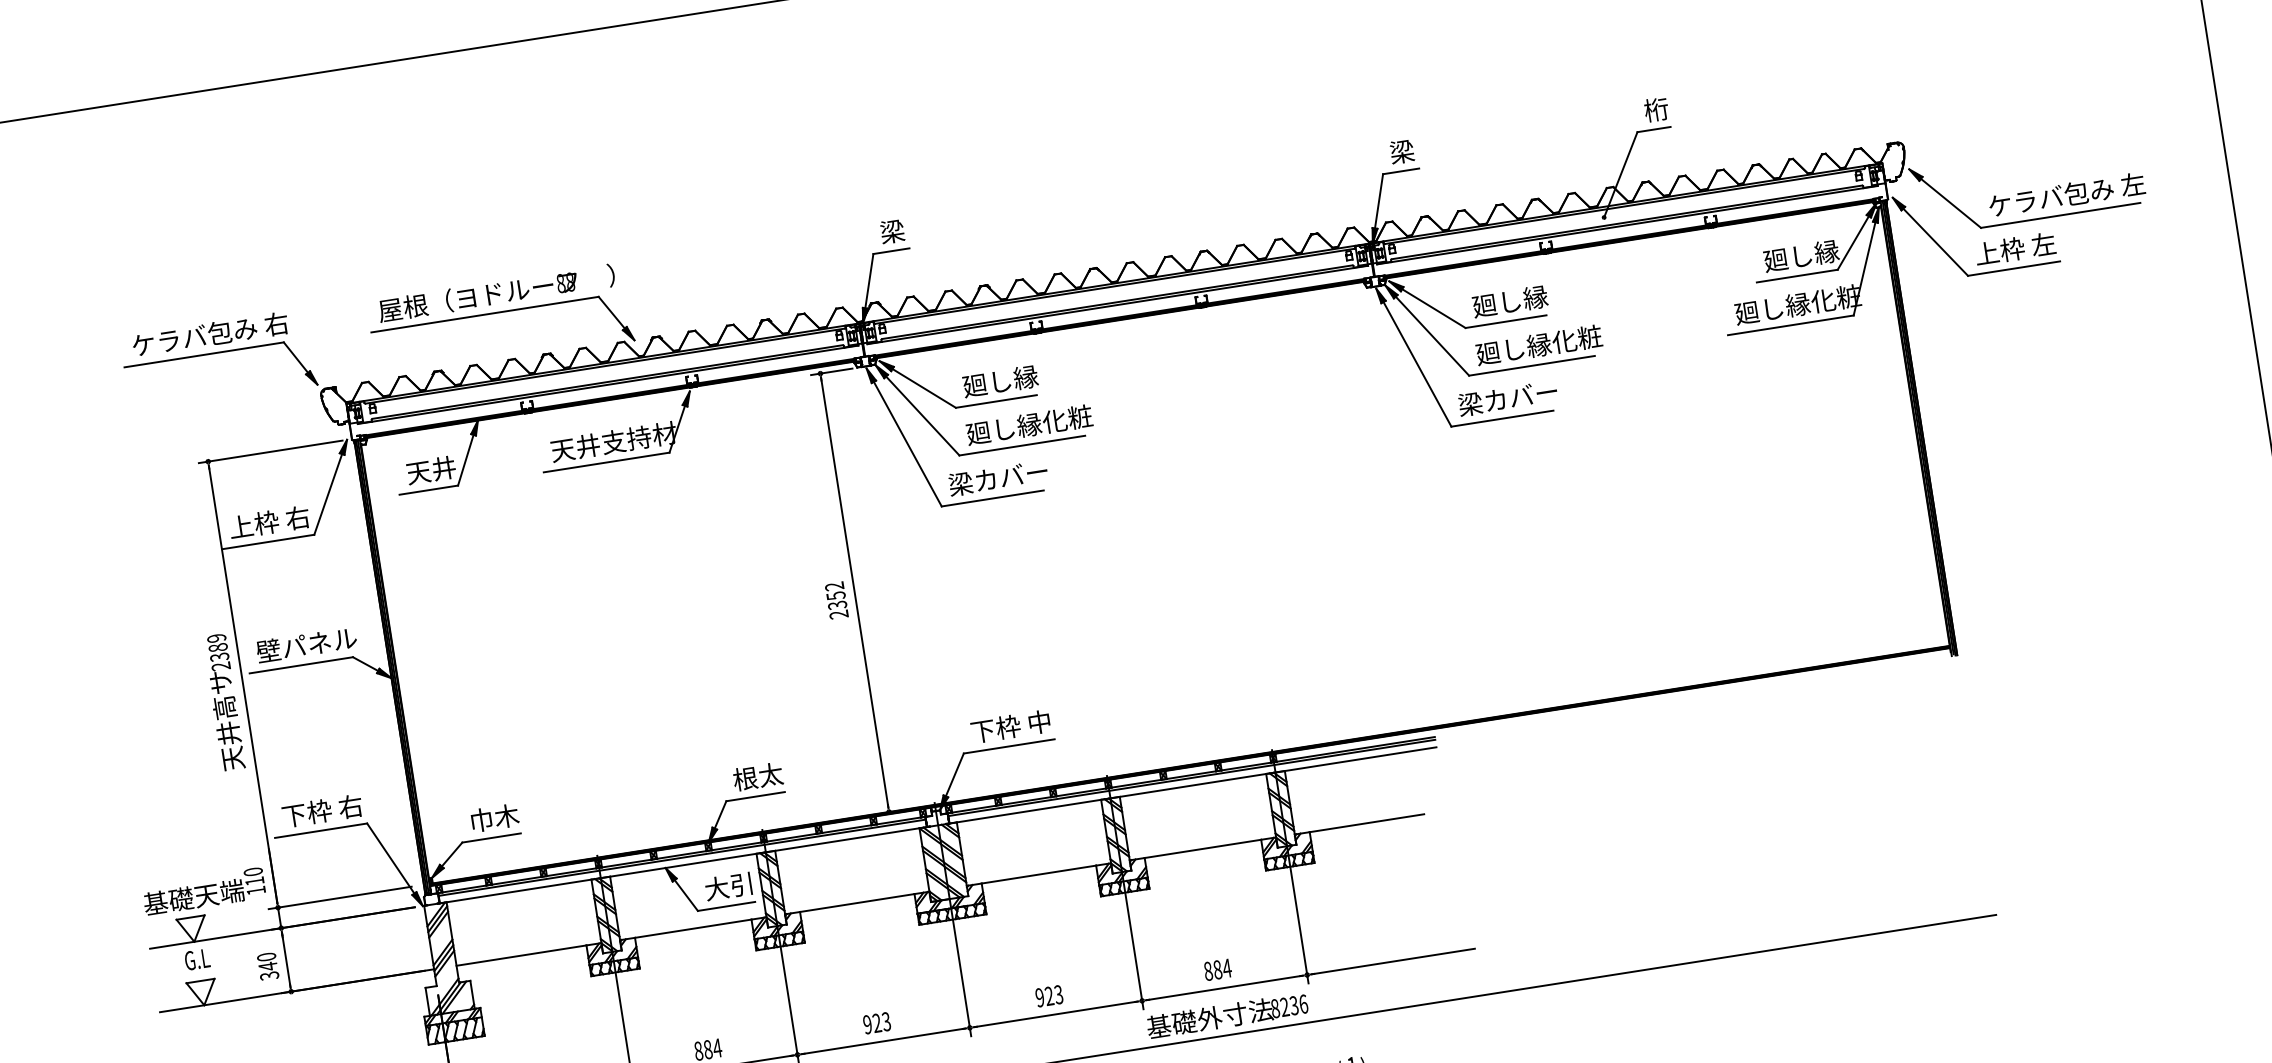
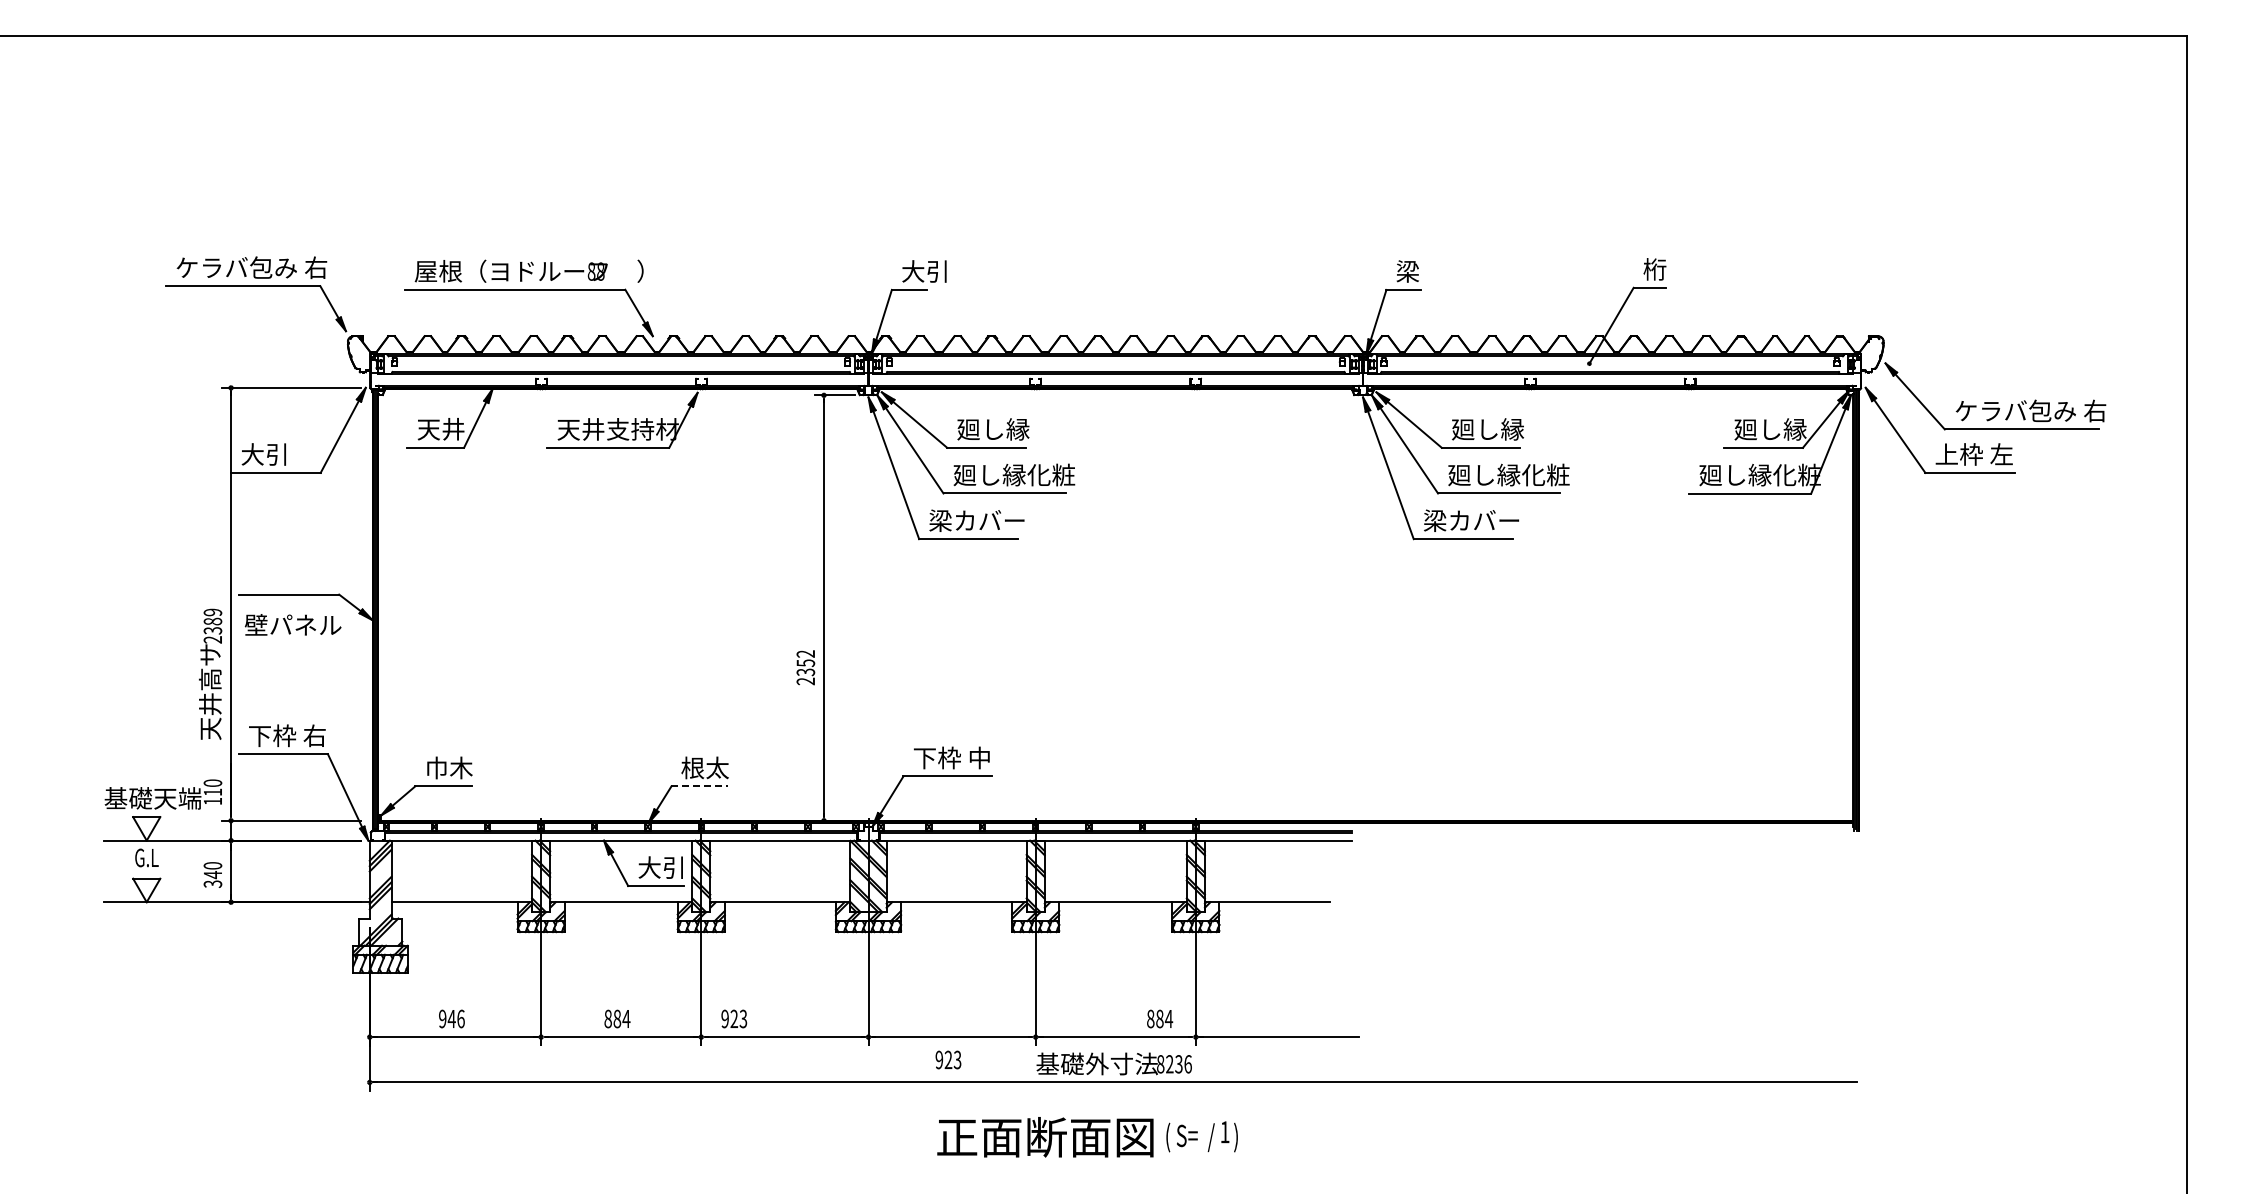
text: (2133, 184) -> (2095, 410), ケラバ包み 左 -> ケラバ包み 右
text: (904, 229) -> (924, 271), 梁 -> 大引
text: (268, 522) -> (279, 454), 上枠 右 -> 大引
text: (836, 600) -> (805, 667), moved
text: (305, 644) -> (292, 624), moved
text: (224, 701) -> (210, 673), moved
line: (756, 796) -> (700, 786), solid -> dashed
text: (1218, 969) -> (1160, 1018), moved
text: (1049, 995) -> (948, 1059), moved
text: (877, 1022) -> (734, 1018), moved

